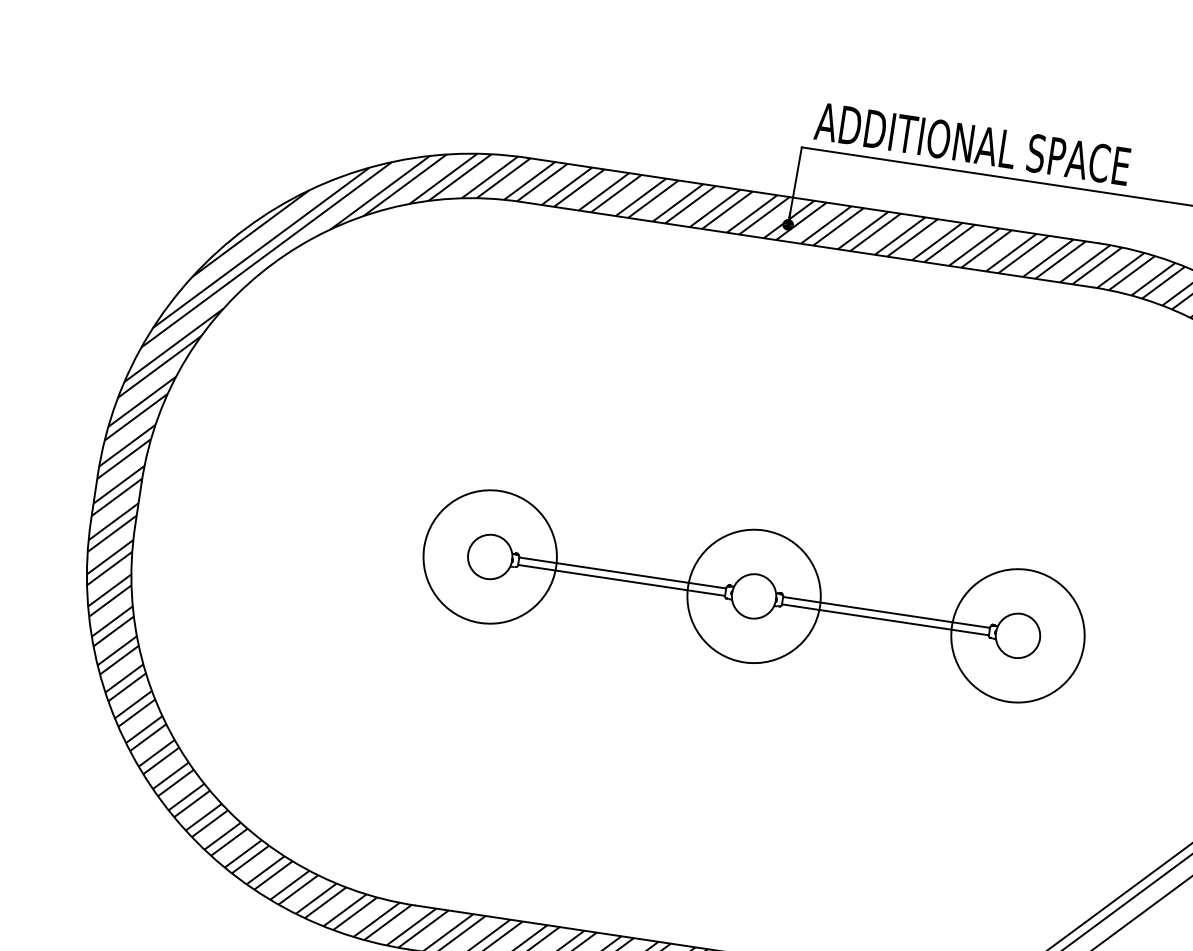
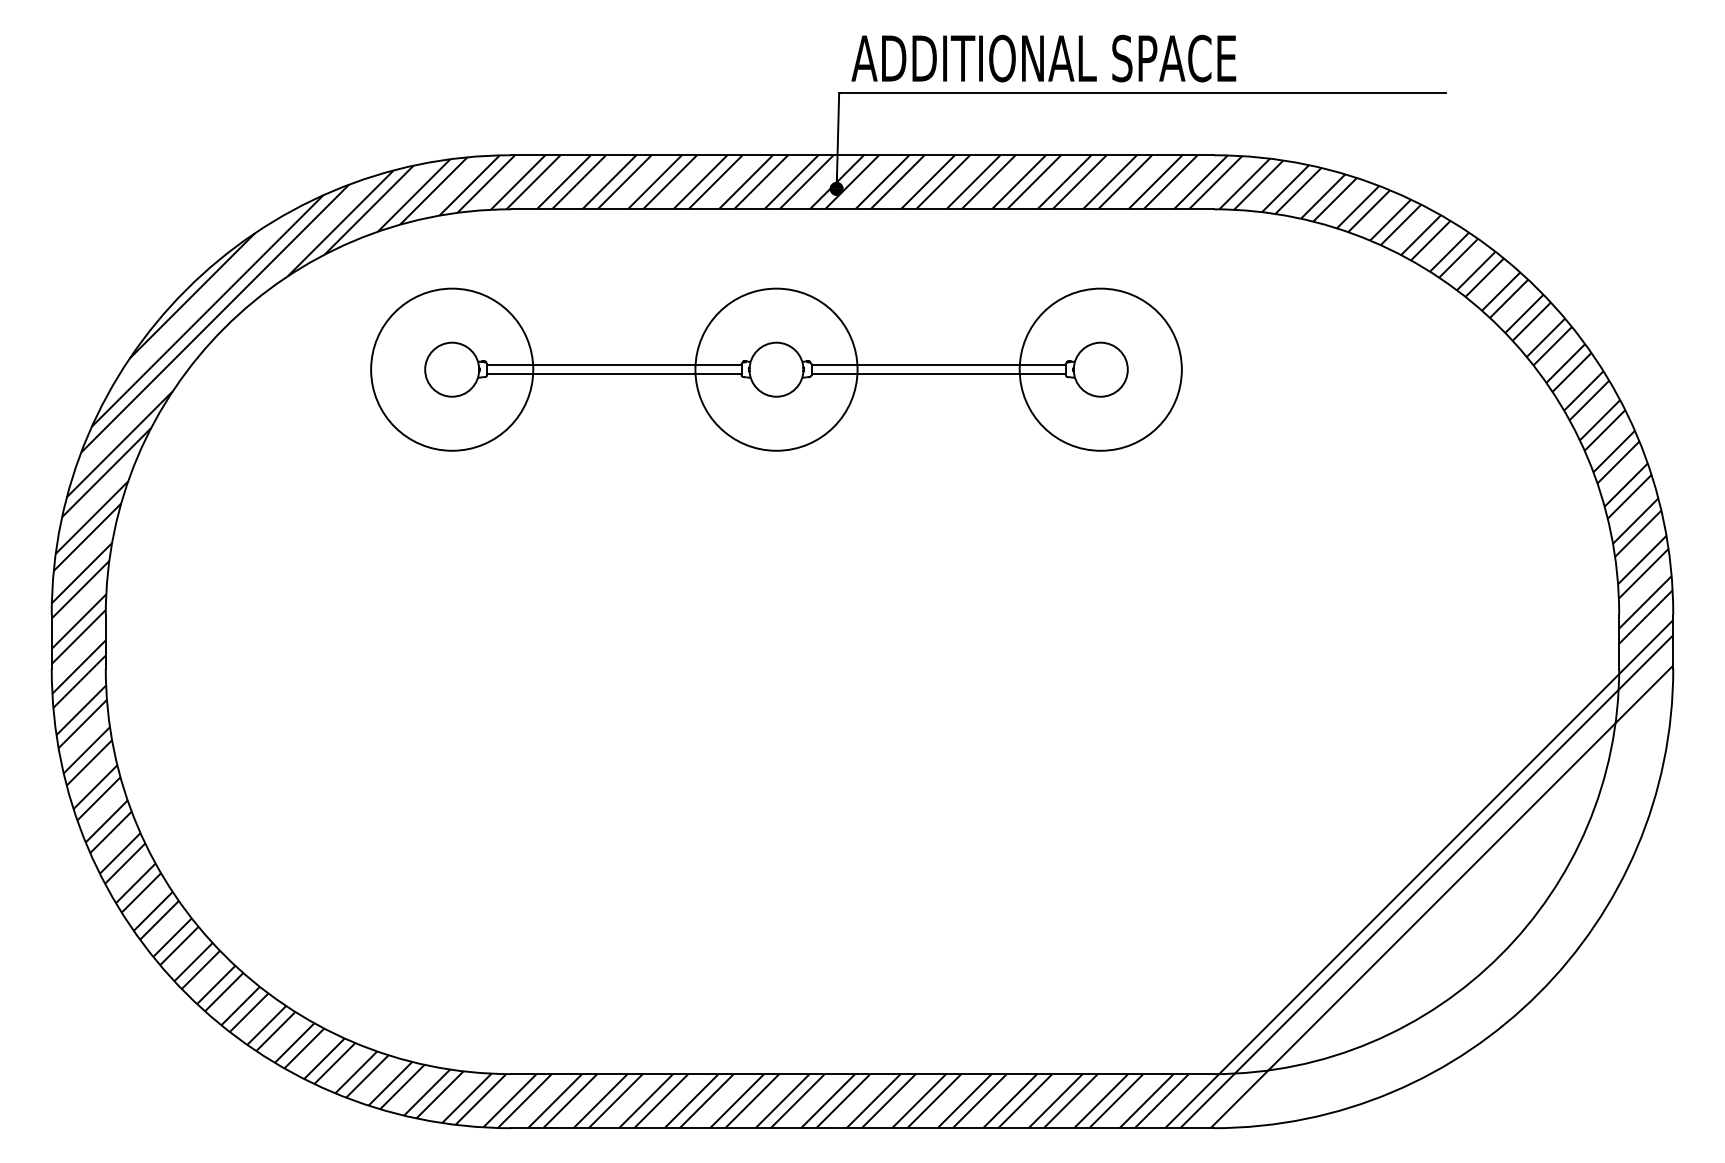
part: (754, 596) -> (776, 369), moved

